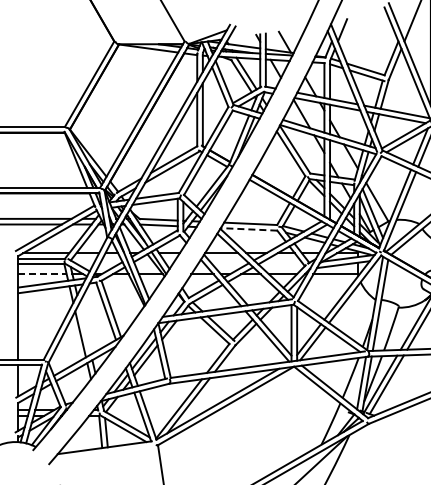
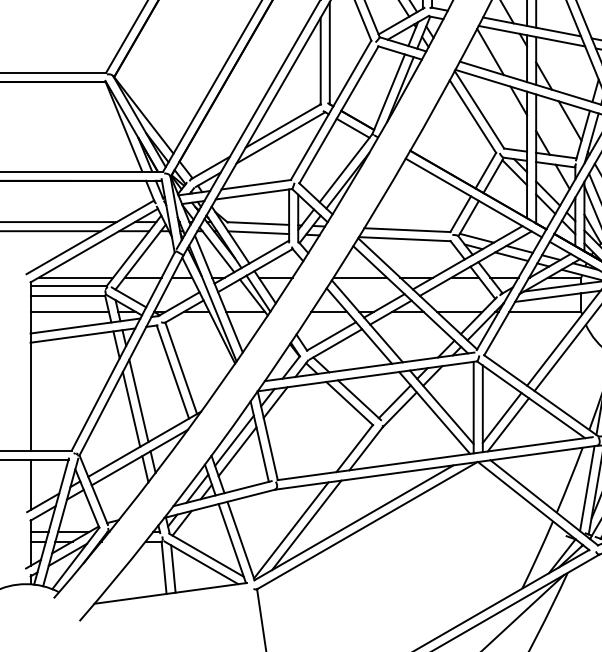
line: (248, 229) -> (403, 239), dashed -> solid
line: (43, 274) -> (71, 312), dashed -> solid
line: (85, 328) -> (139, 399), added

